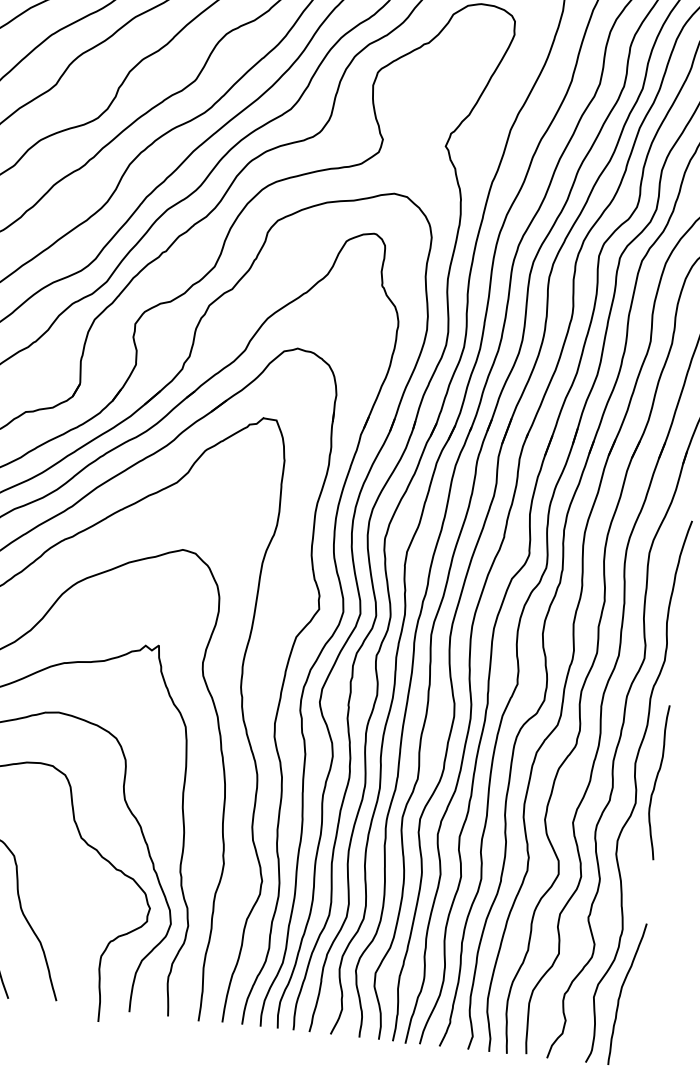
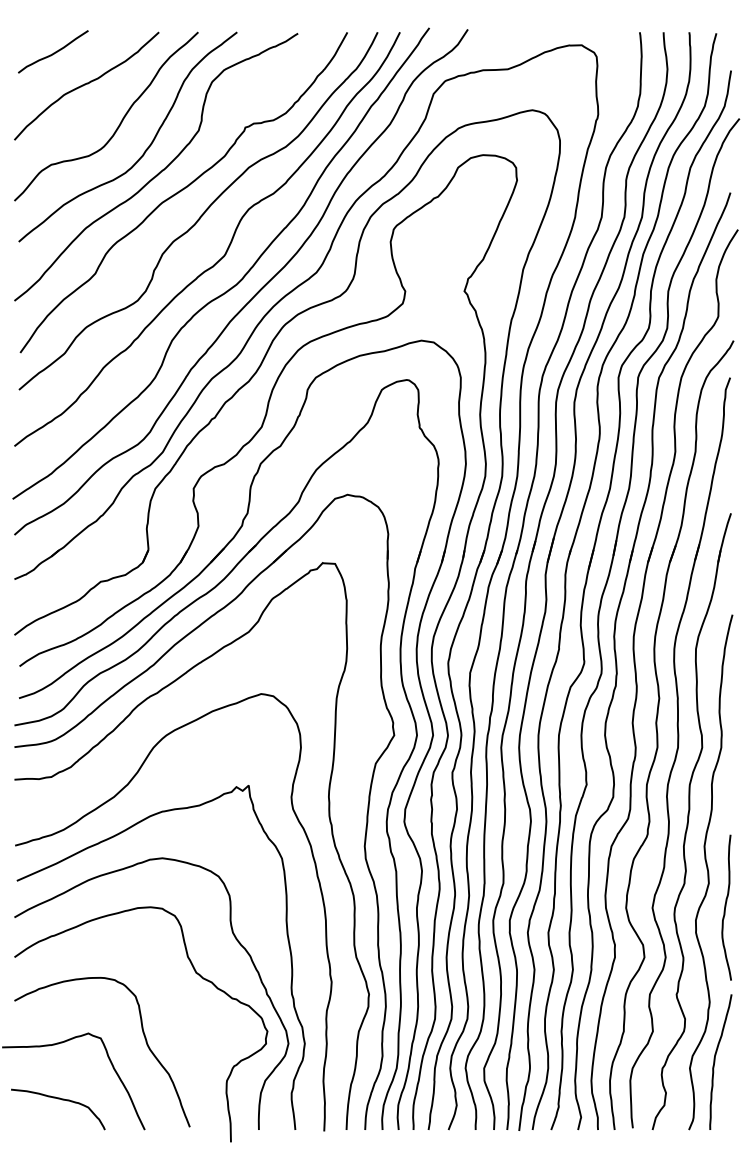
curve: (656, 782) -> (726, 907), moved

